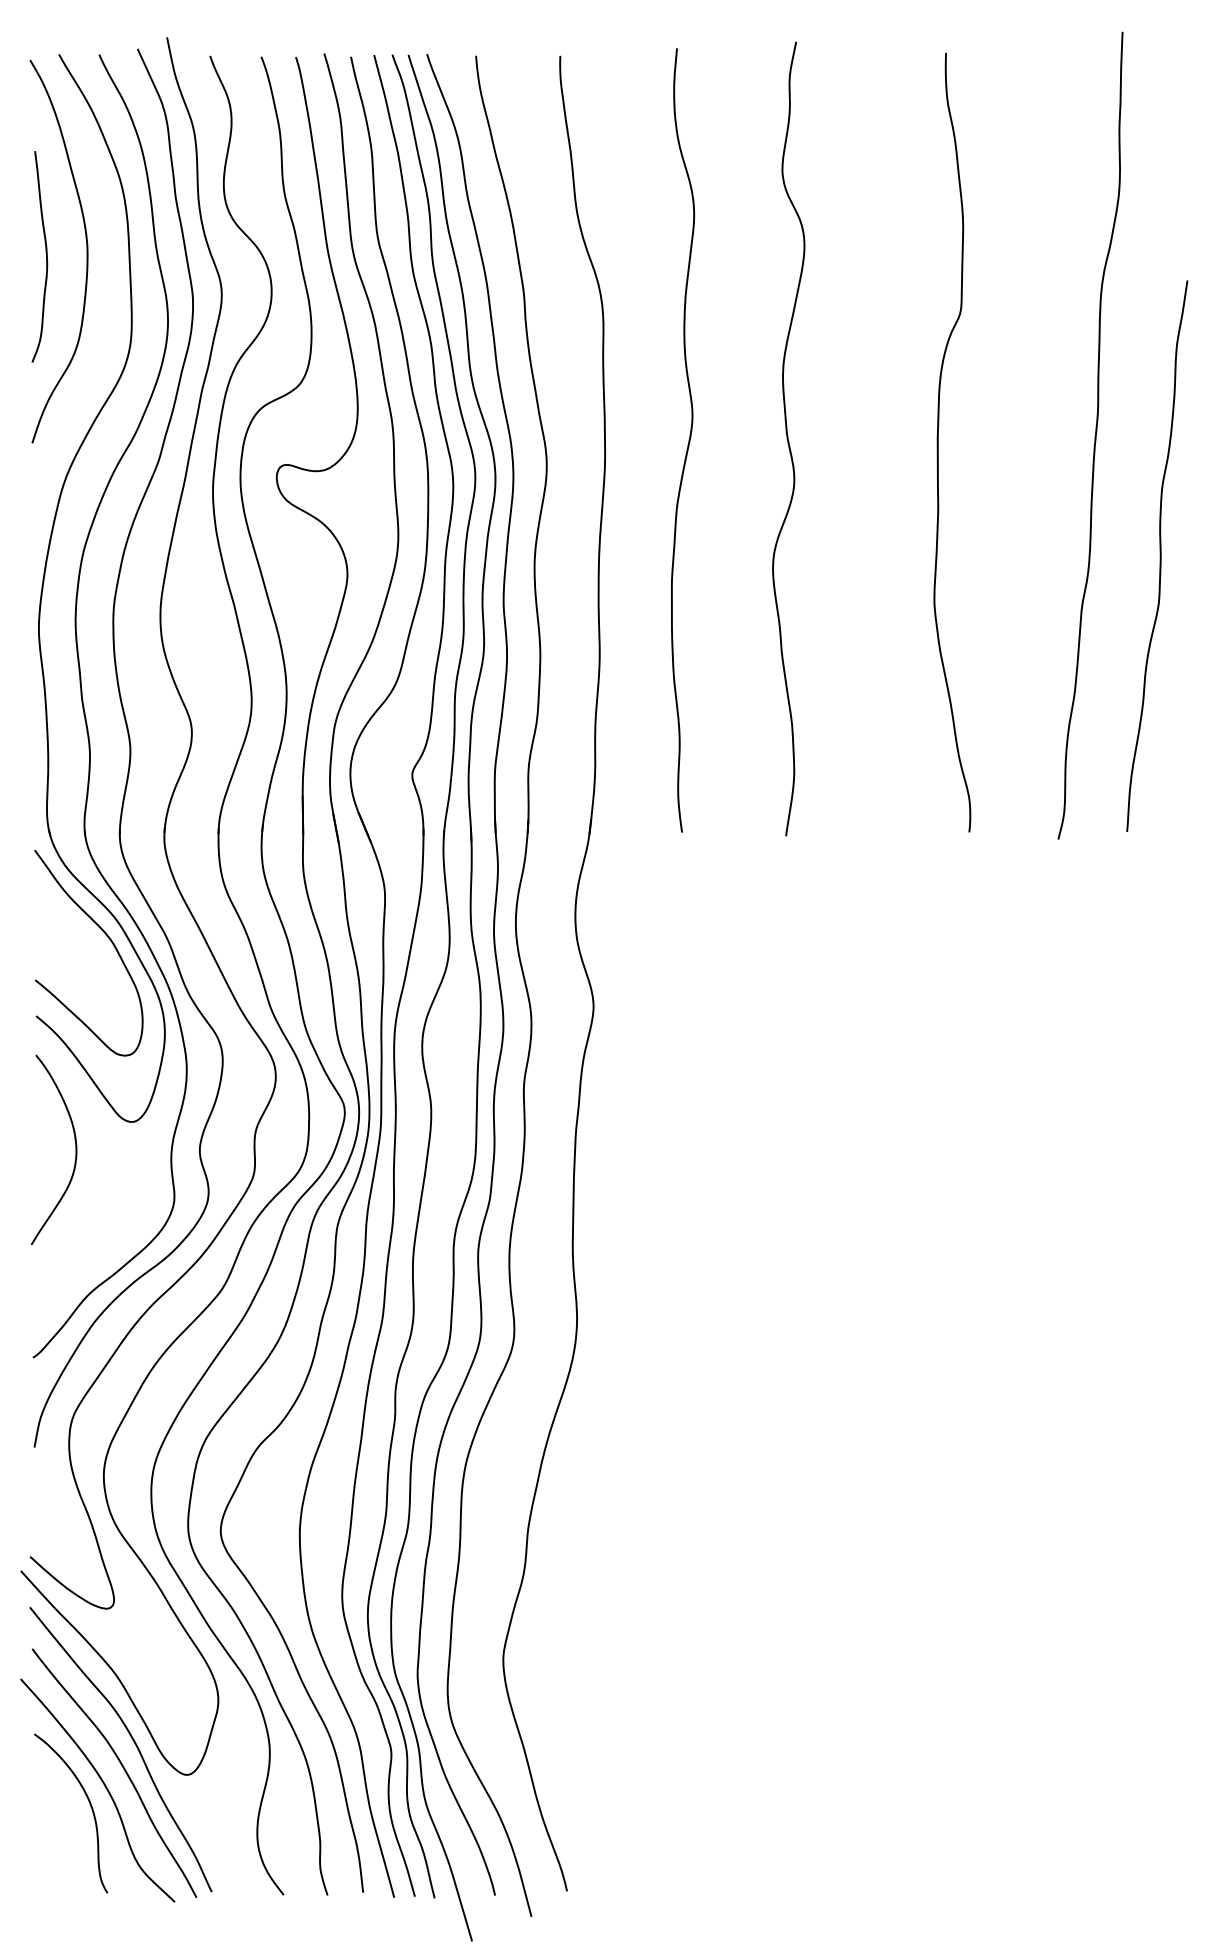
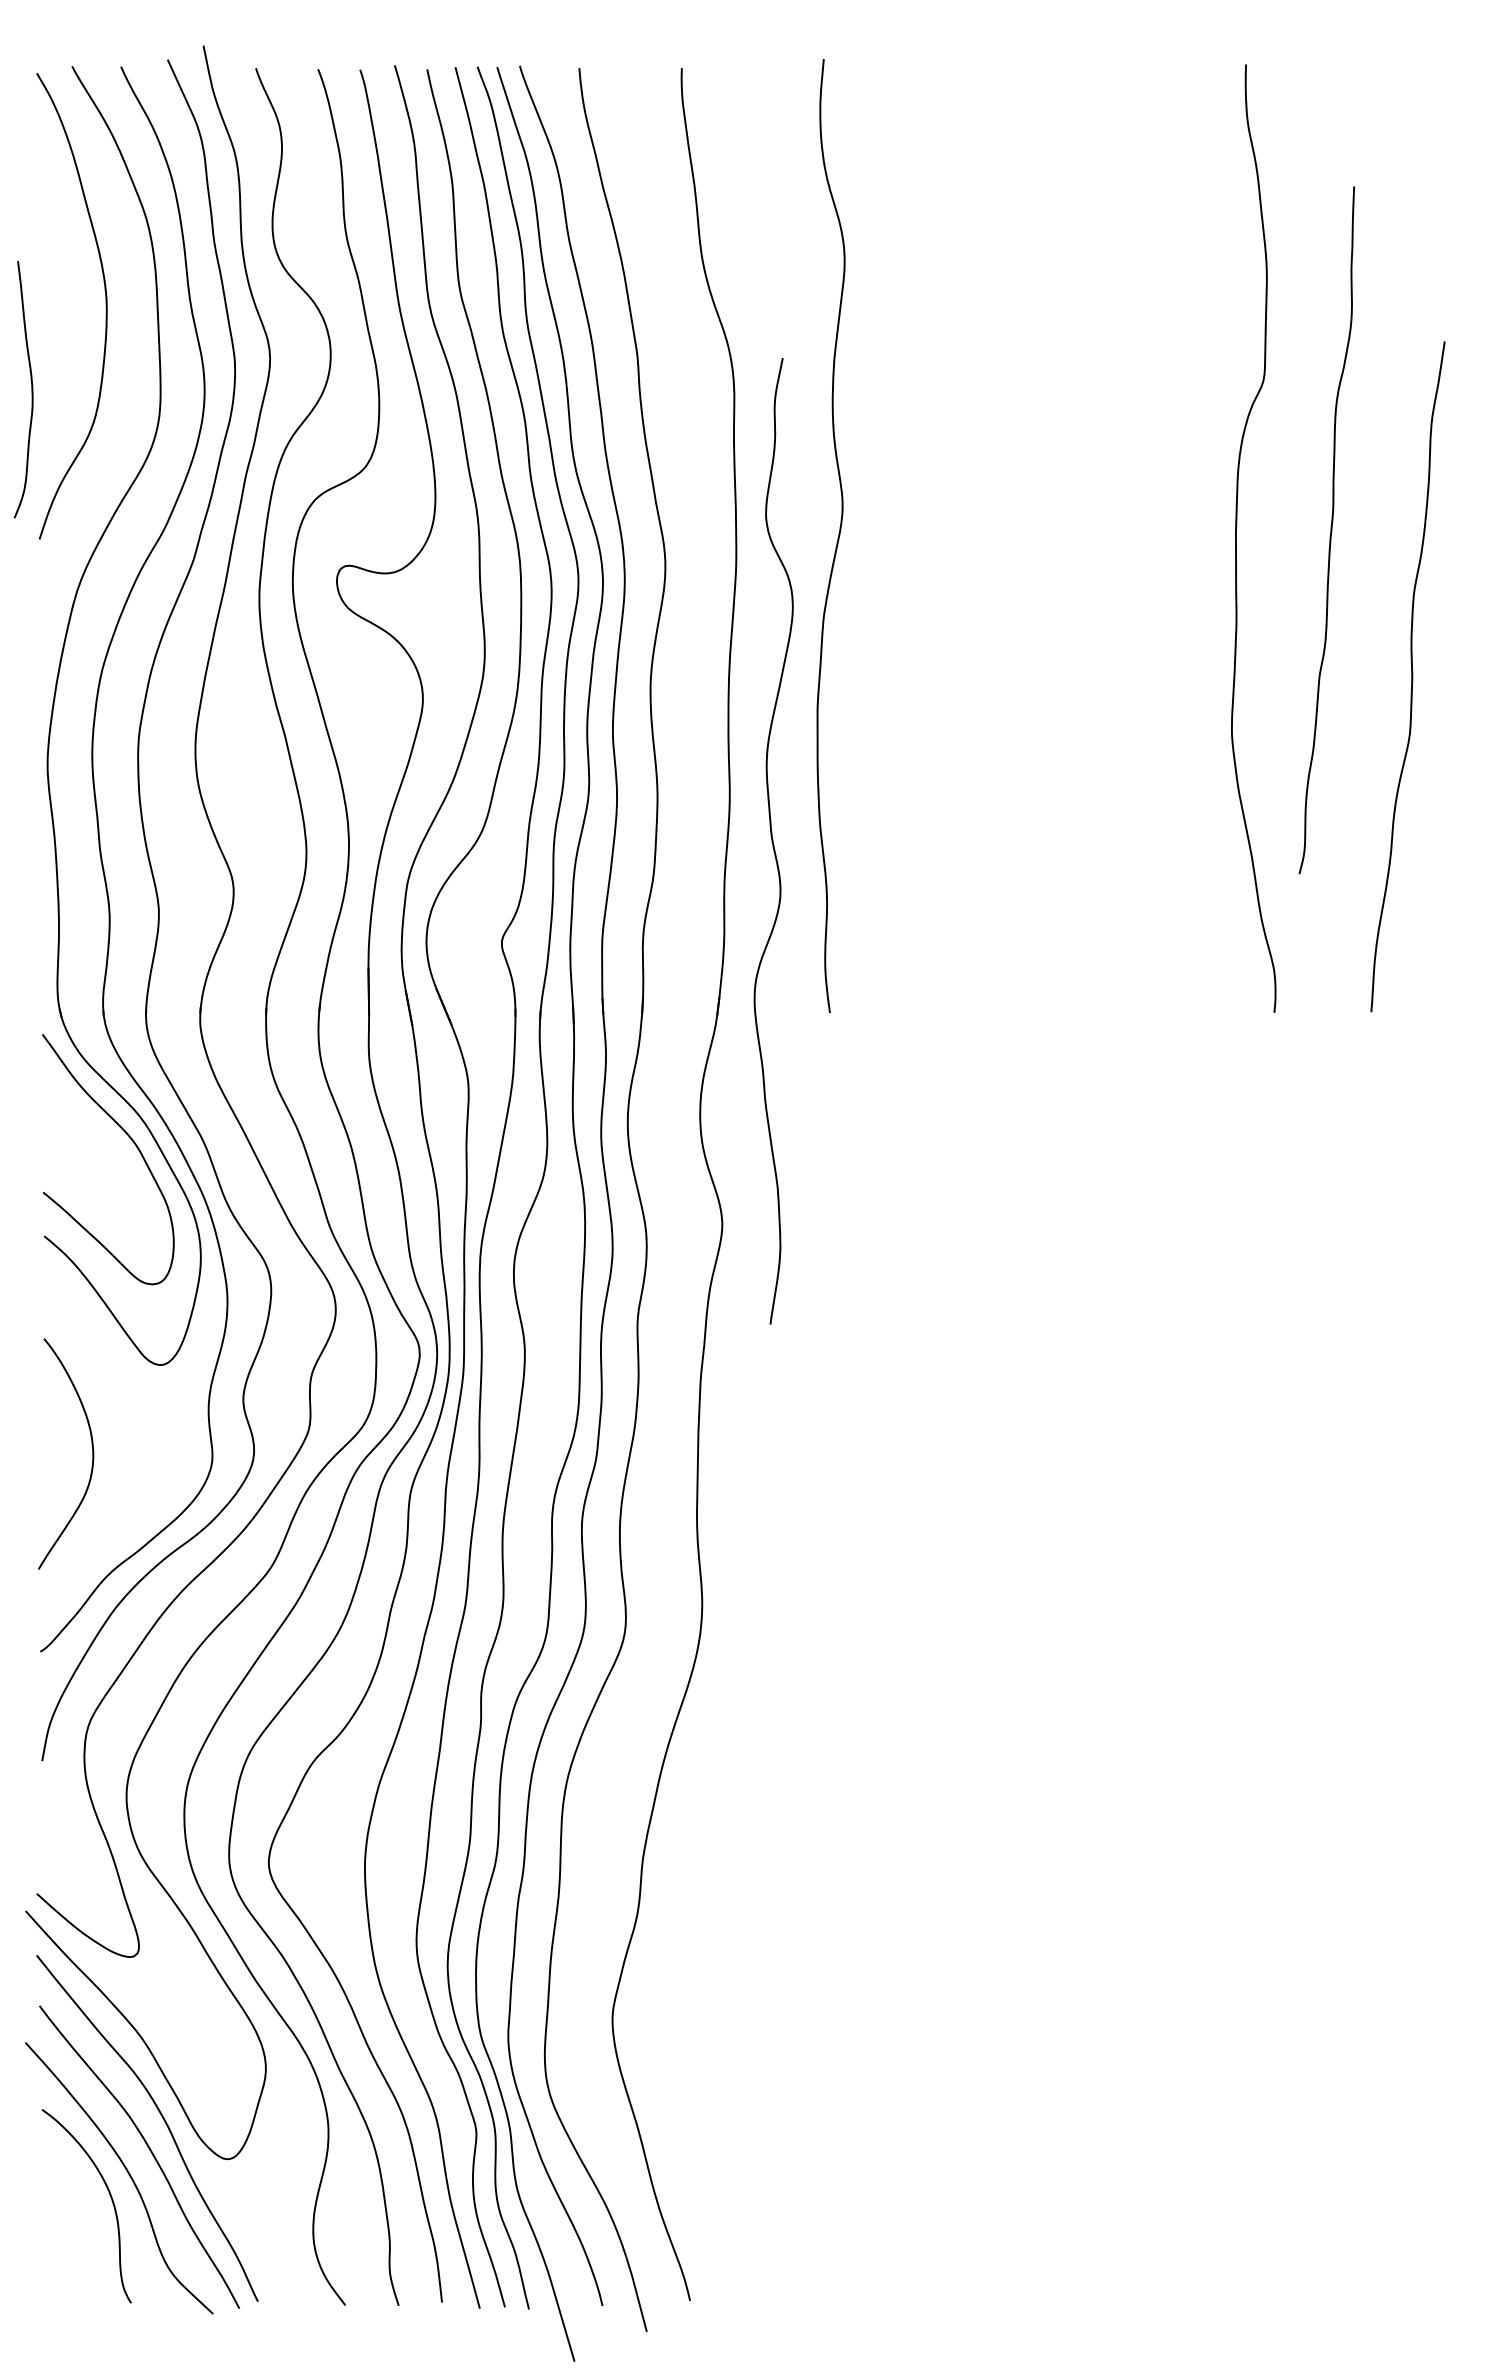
curve: (46, 256) -> (31, 389), moved
part: (1090, 435) -> (1326, 530), size x0.7
curve: (788, 439) -> (773, 841), moved
curve: (938, 442) -> (1236, 538), moved
curve: (75, 1149) -> (92, 1453), moved

